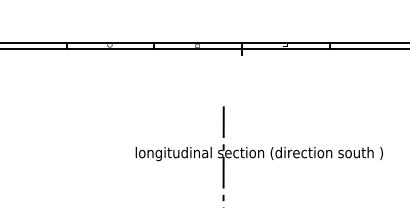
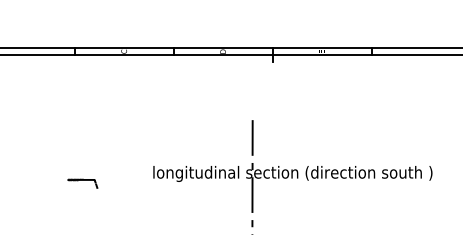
part: (73, 162) -> (83, 183), added

